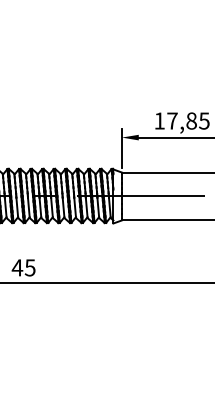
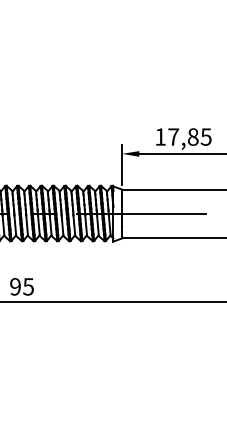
text: (17, 267) -> (15, 286), 45 -> 95

